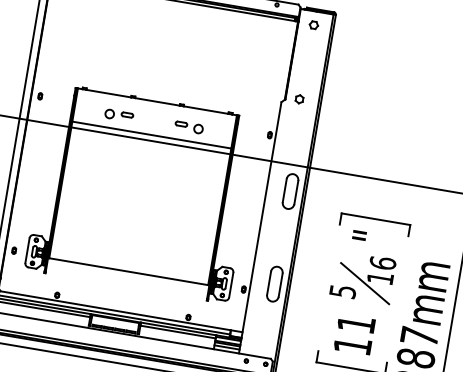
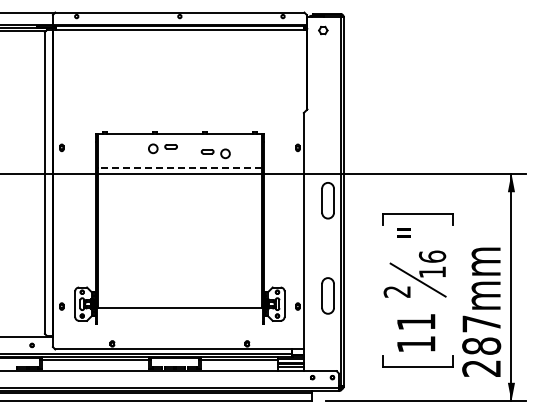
part: (299, 98) -> (321, 106), removed
part: (118, 115) -> (162, 148), moved
line: (151, 134) -> (179, 167), solid -> dashed
text: (342, 291) -> (396, 291), 5 -> 2

